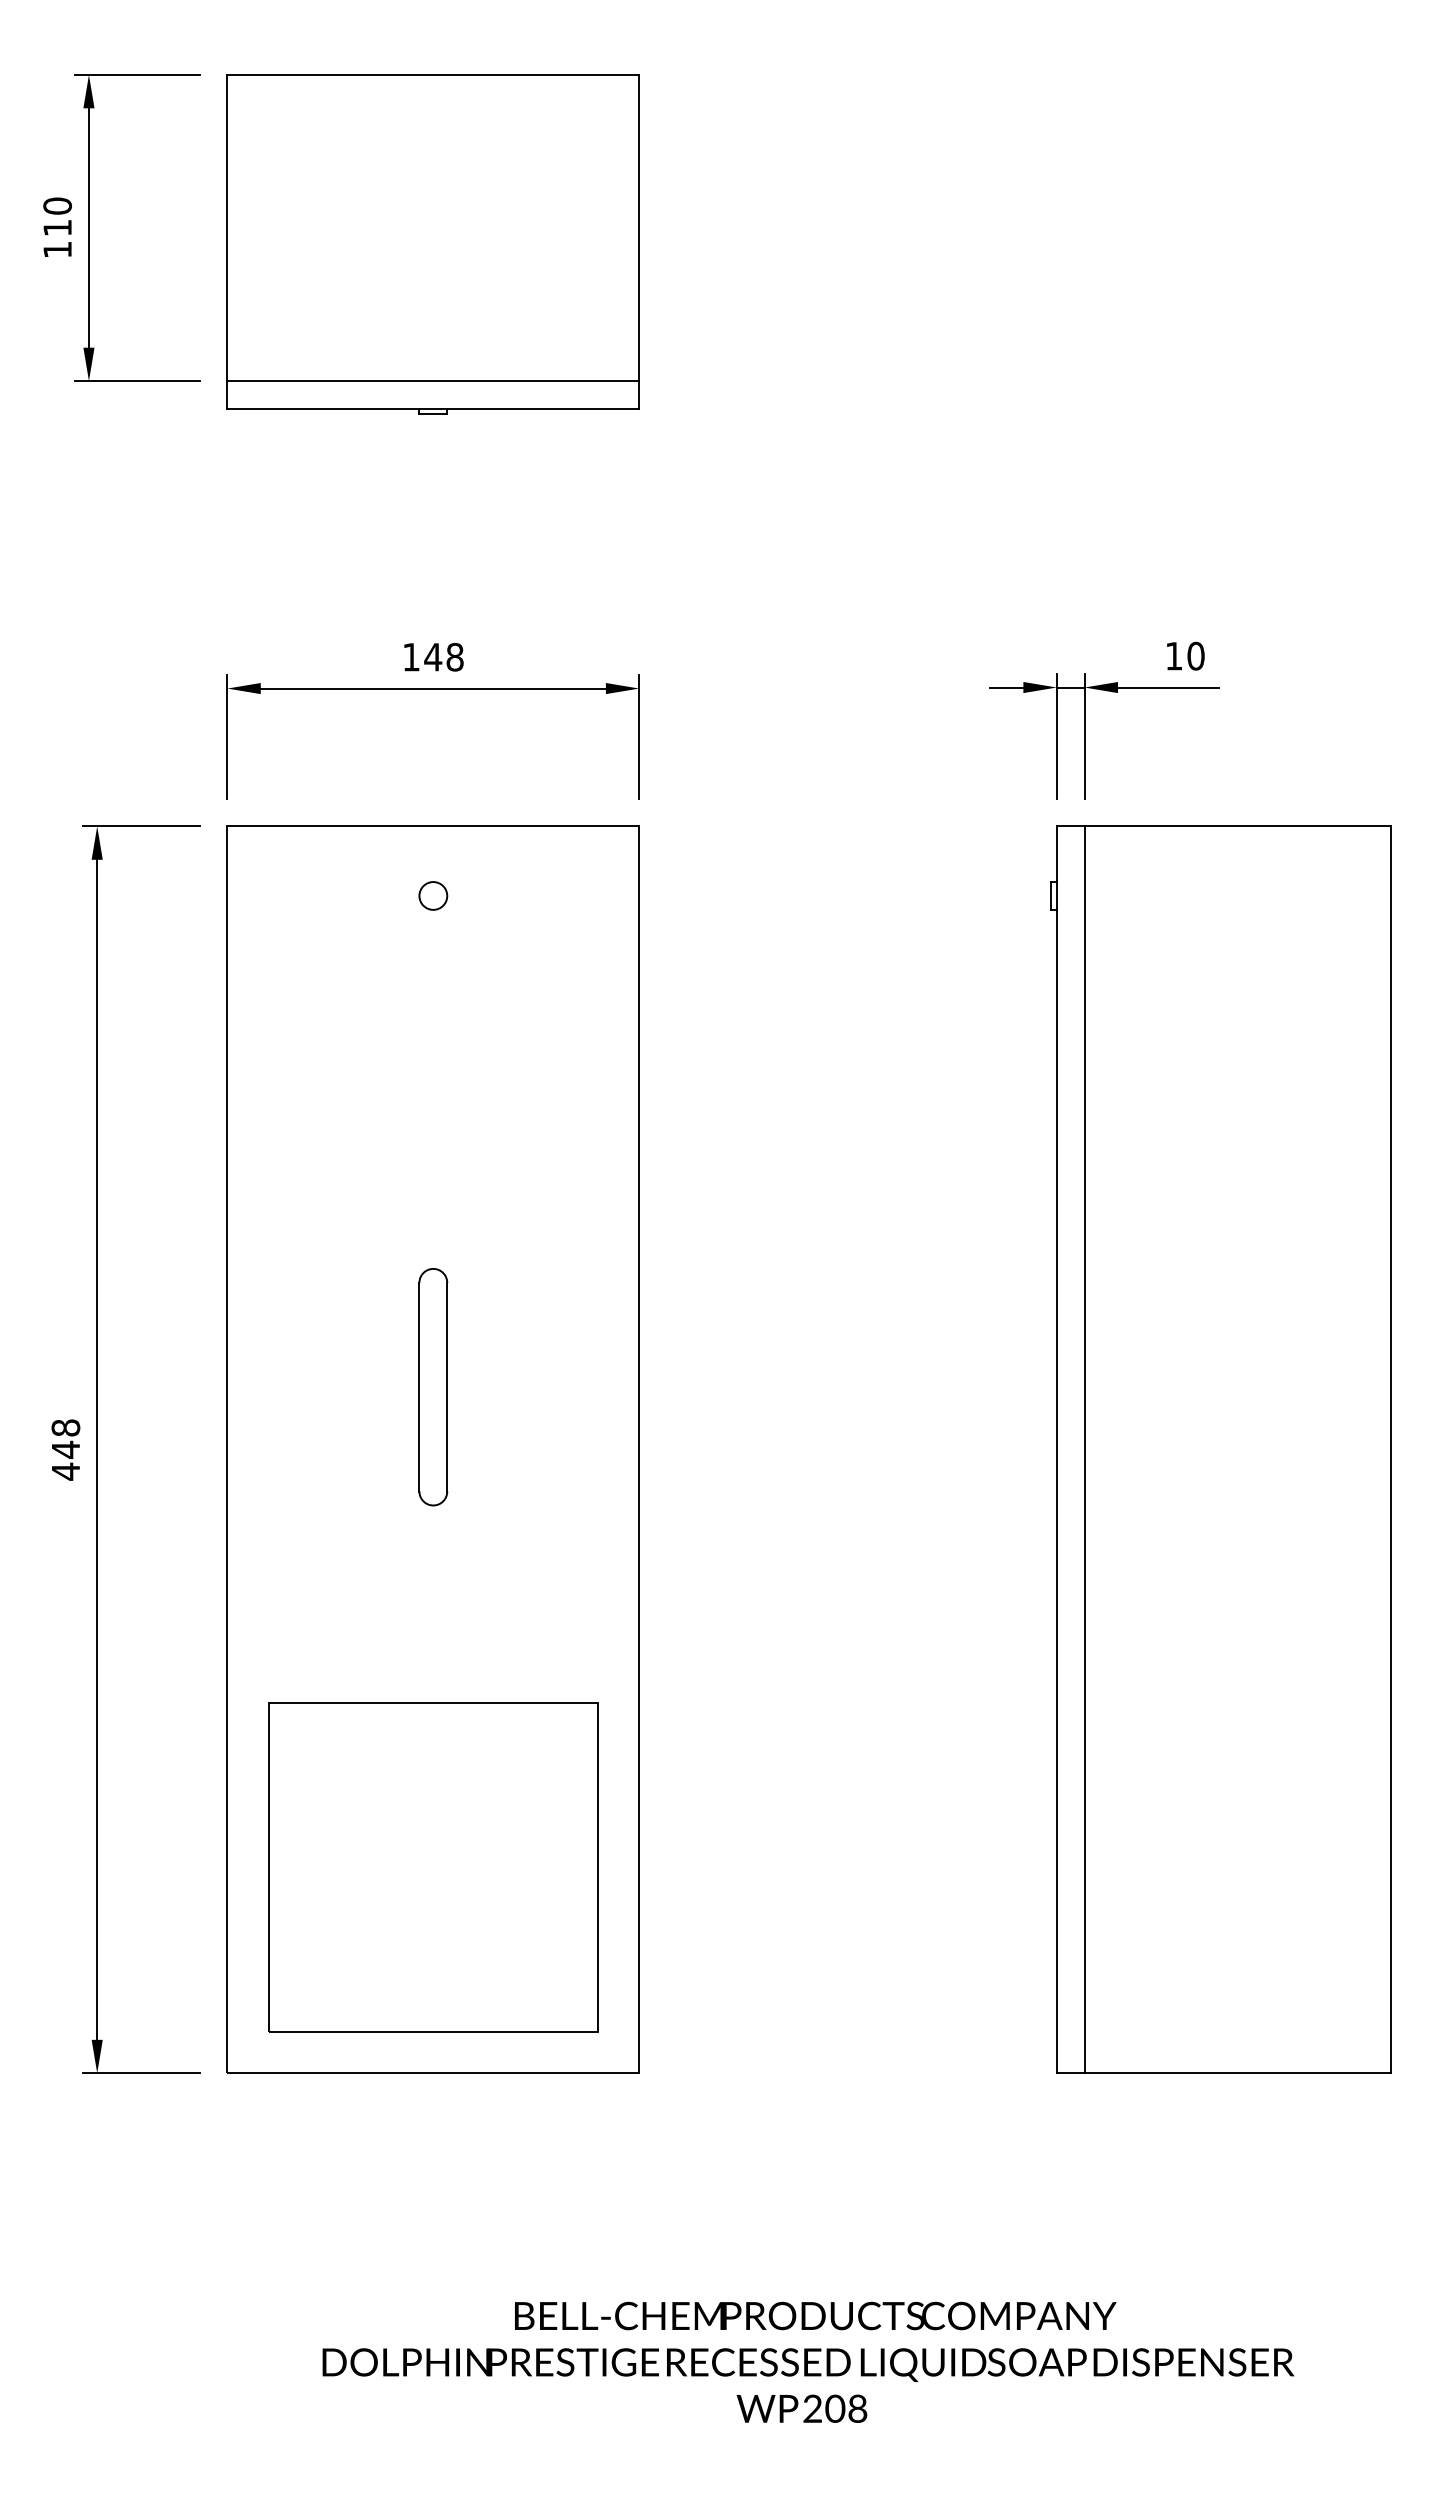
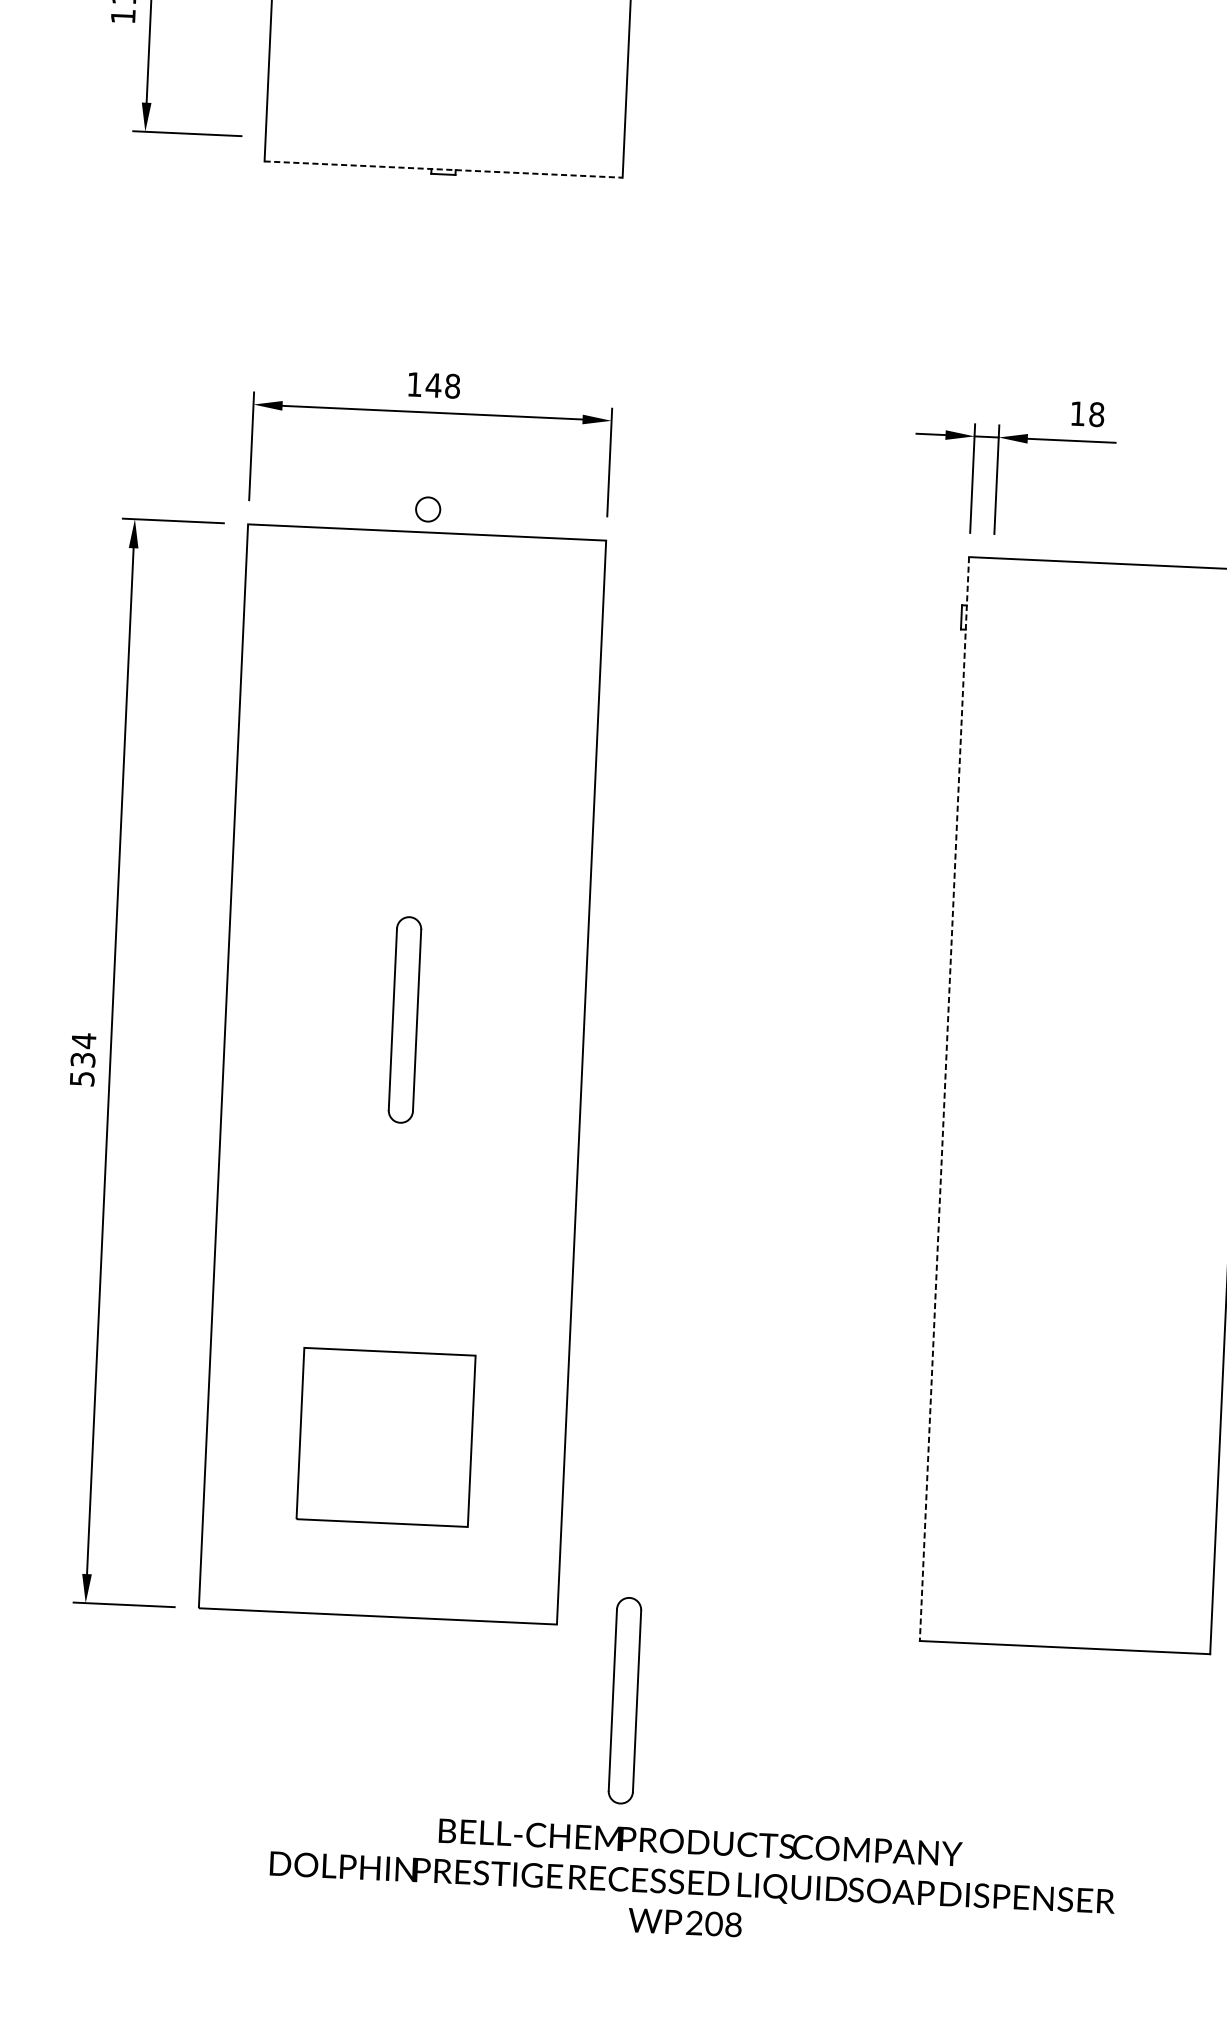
line: (433, 381) -> (444, 145), removed
line: (433, 408) -> (443, 169), solid -> dashed
text: (1195, 656) -> (1096, 414), 10 -> 18
circle: (433, 895) -> (428, 509), moved
text: (65, 1449) -> (82, 1059), 448 -> 534
line: (1084, 1449) -> (968, 1099), removed
line: (1056, 1450) -> (944, 1099), solid -> dashed
part: (433, 1867) -> (386, 1437), size x0.6
part: (721, 2157) -> (625, 1701), added

